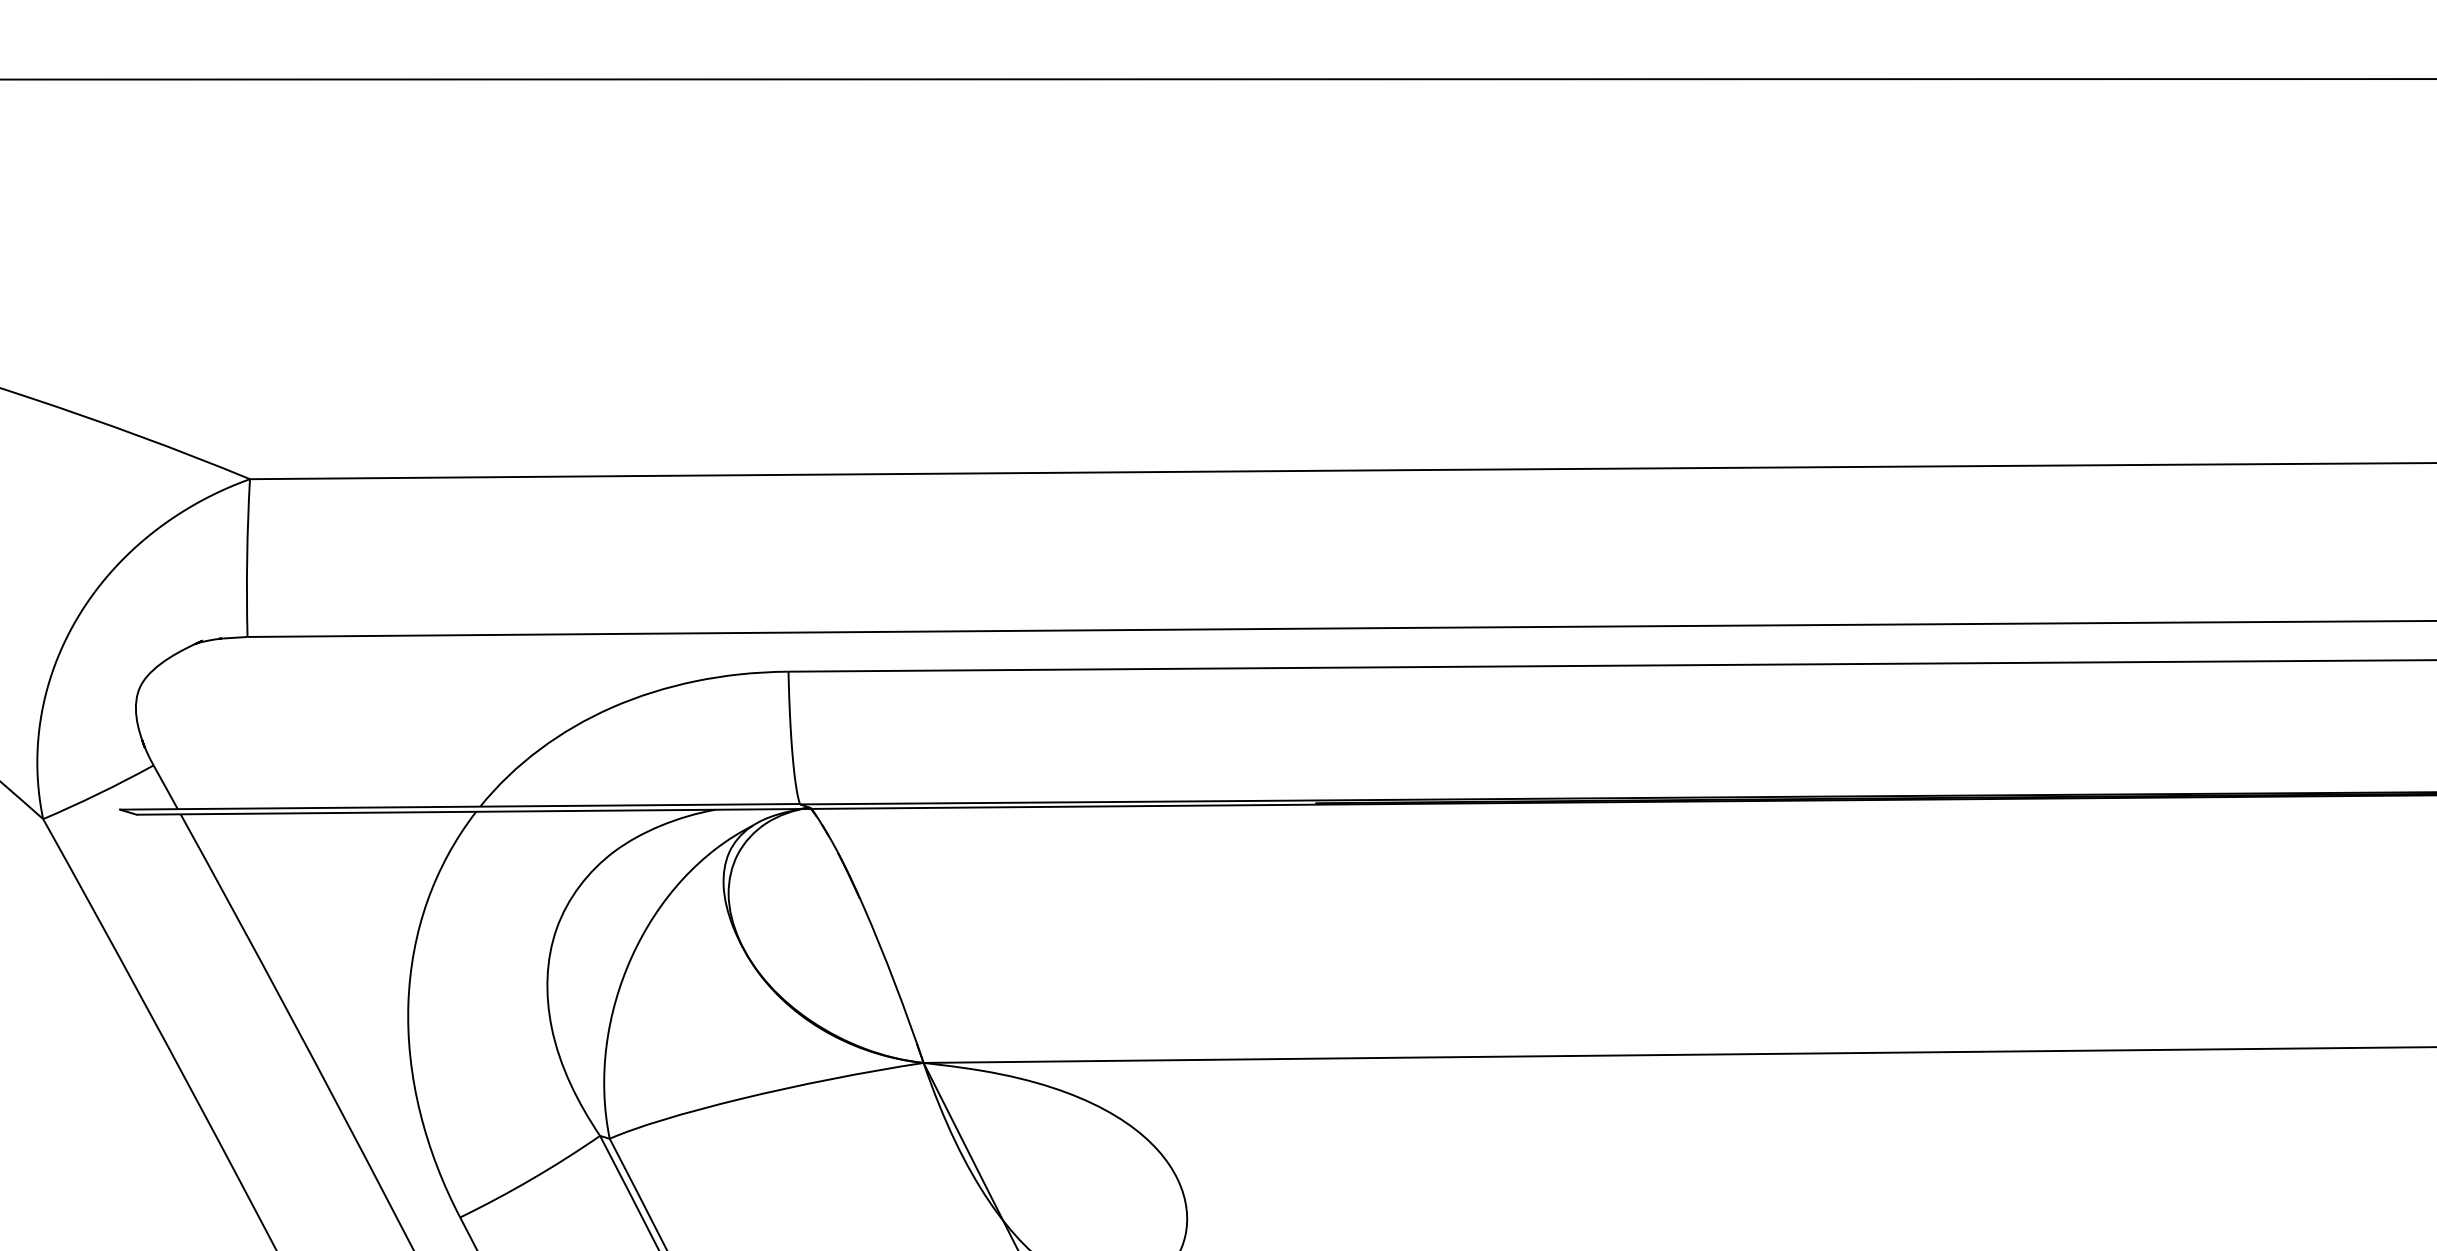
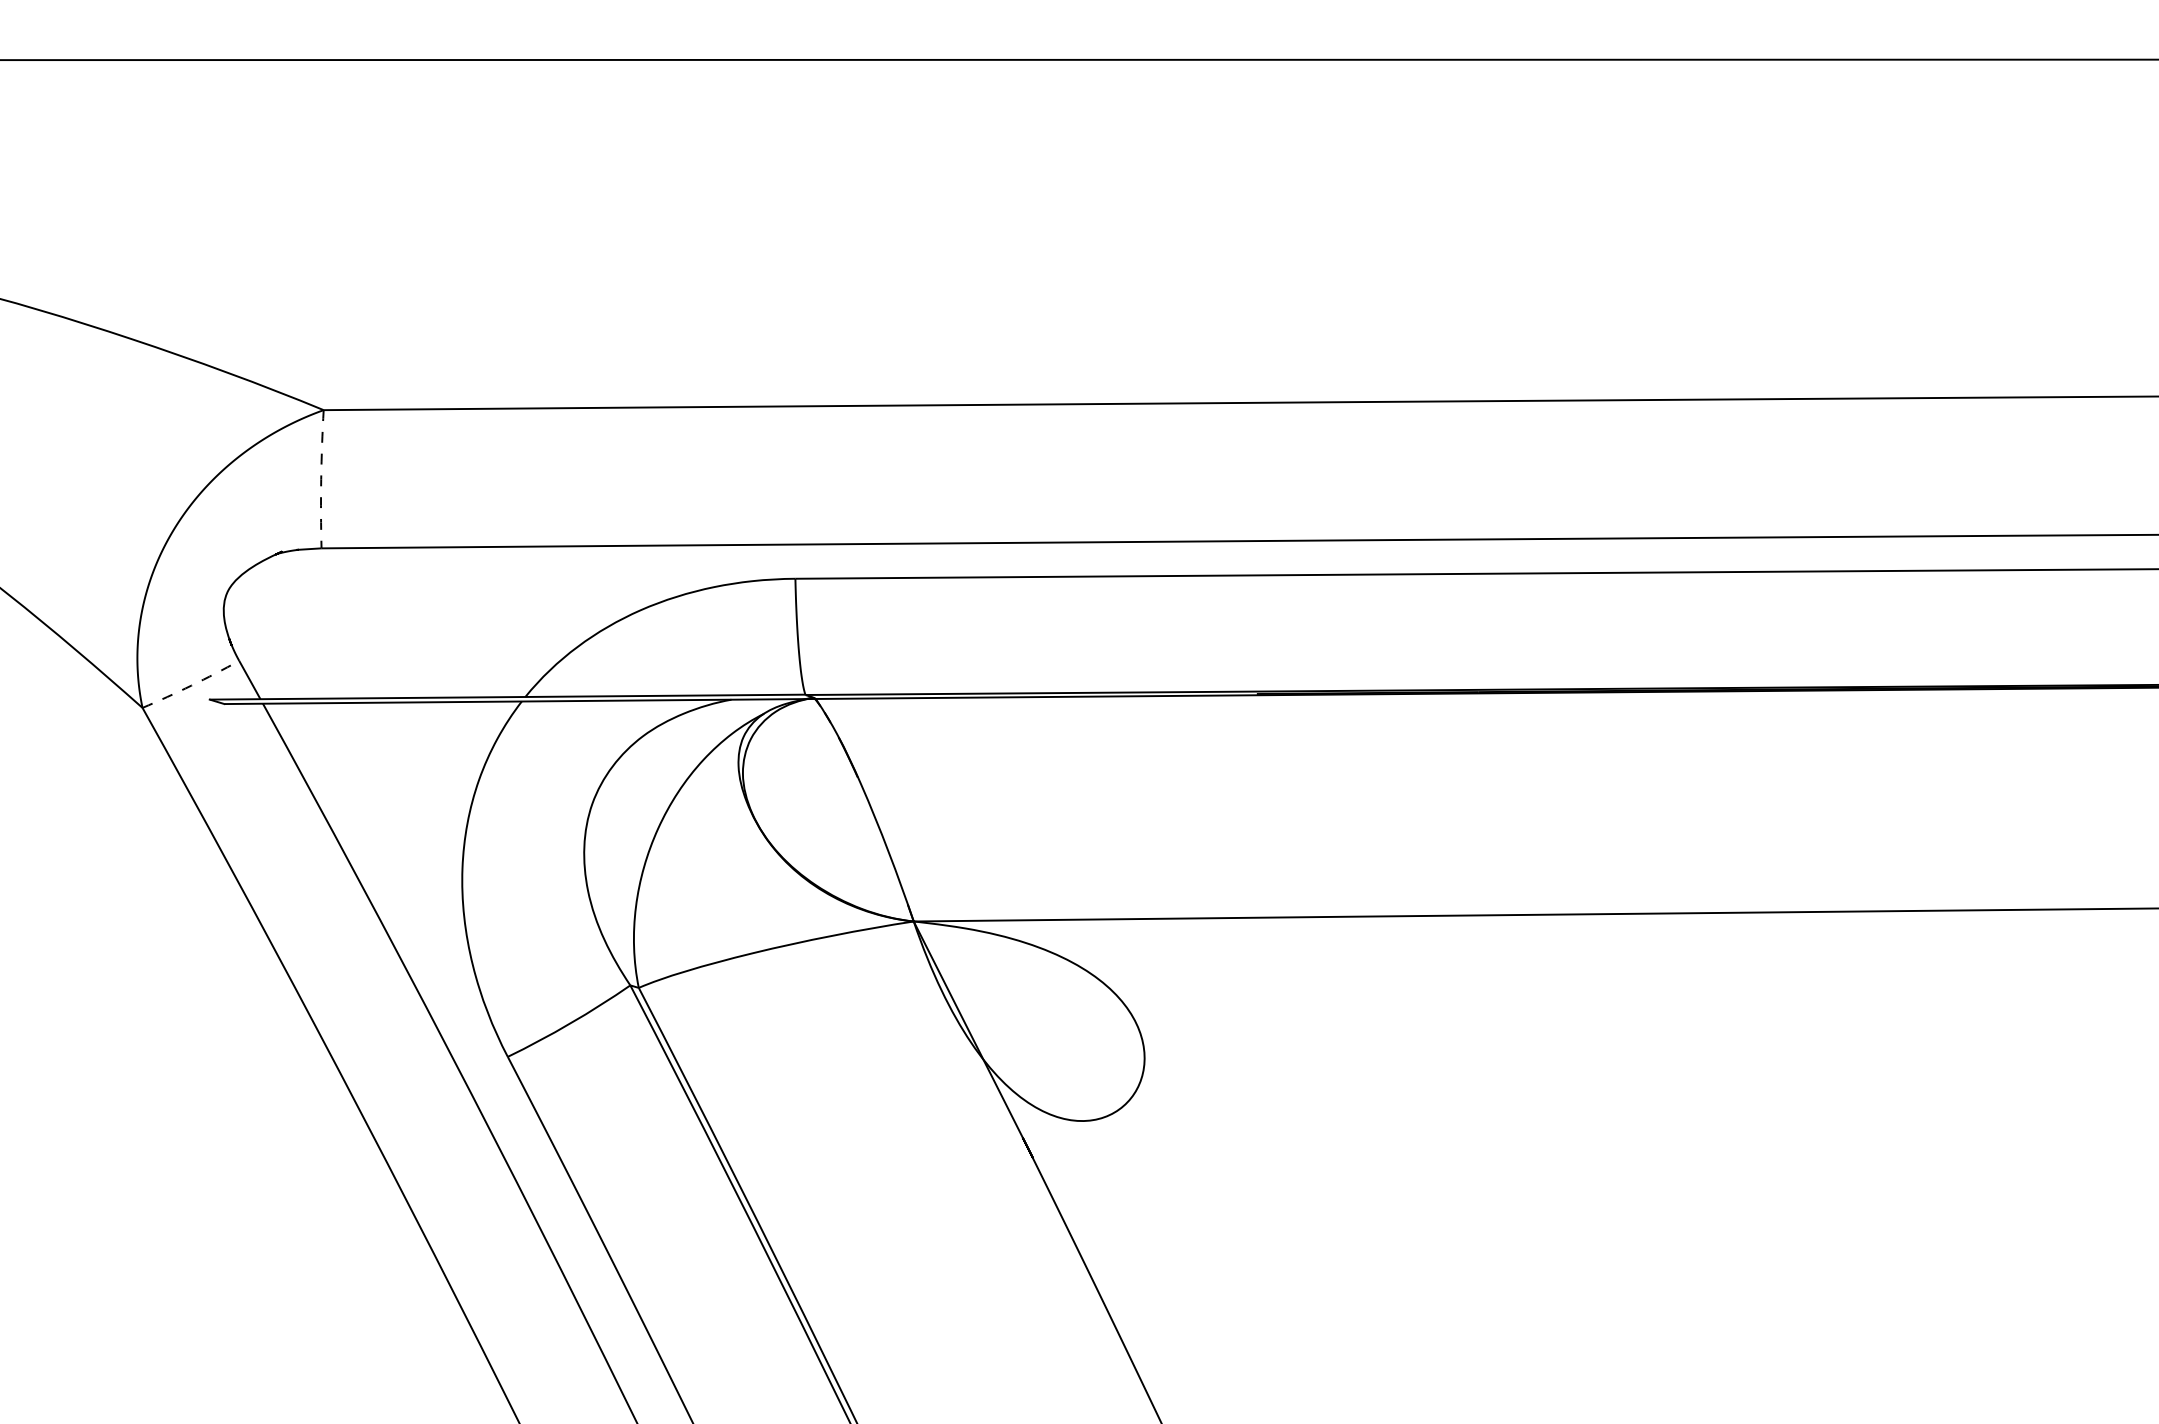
arc: (247, 558) -> (321, 479), solid -> dashed
arc: (99, 793) -> (191, 685), solid -> dashed

